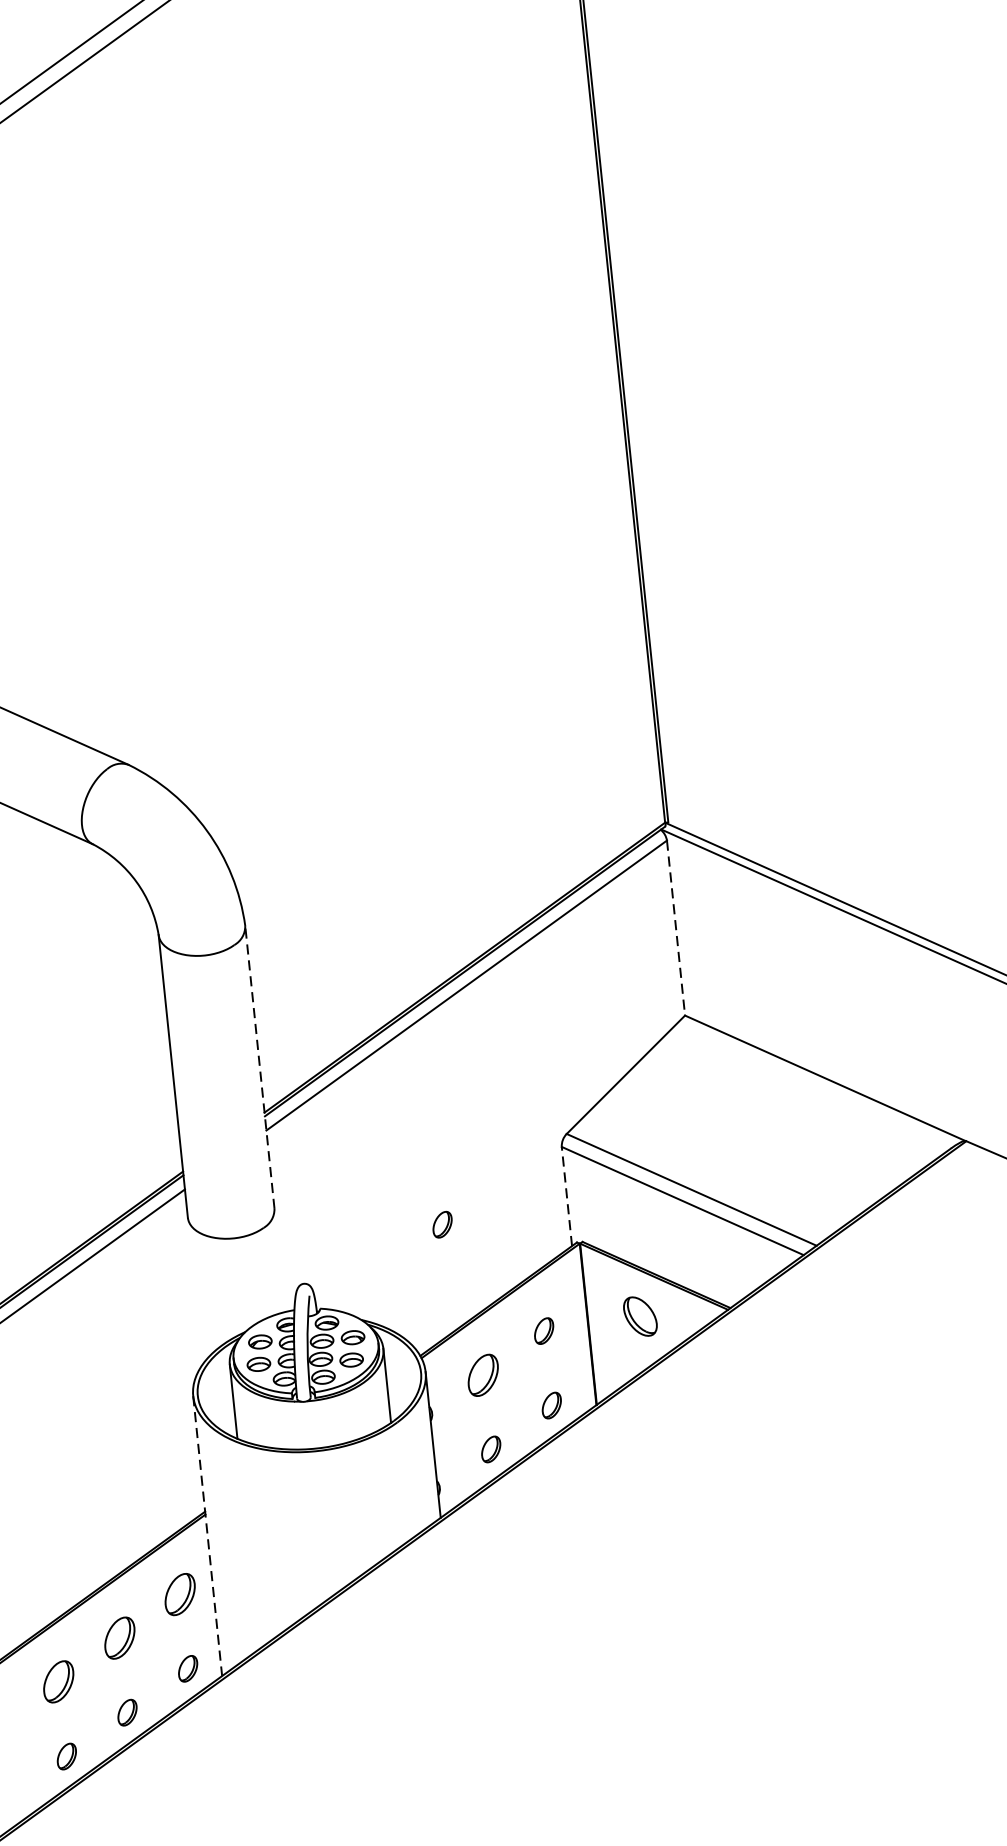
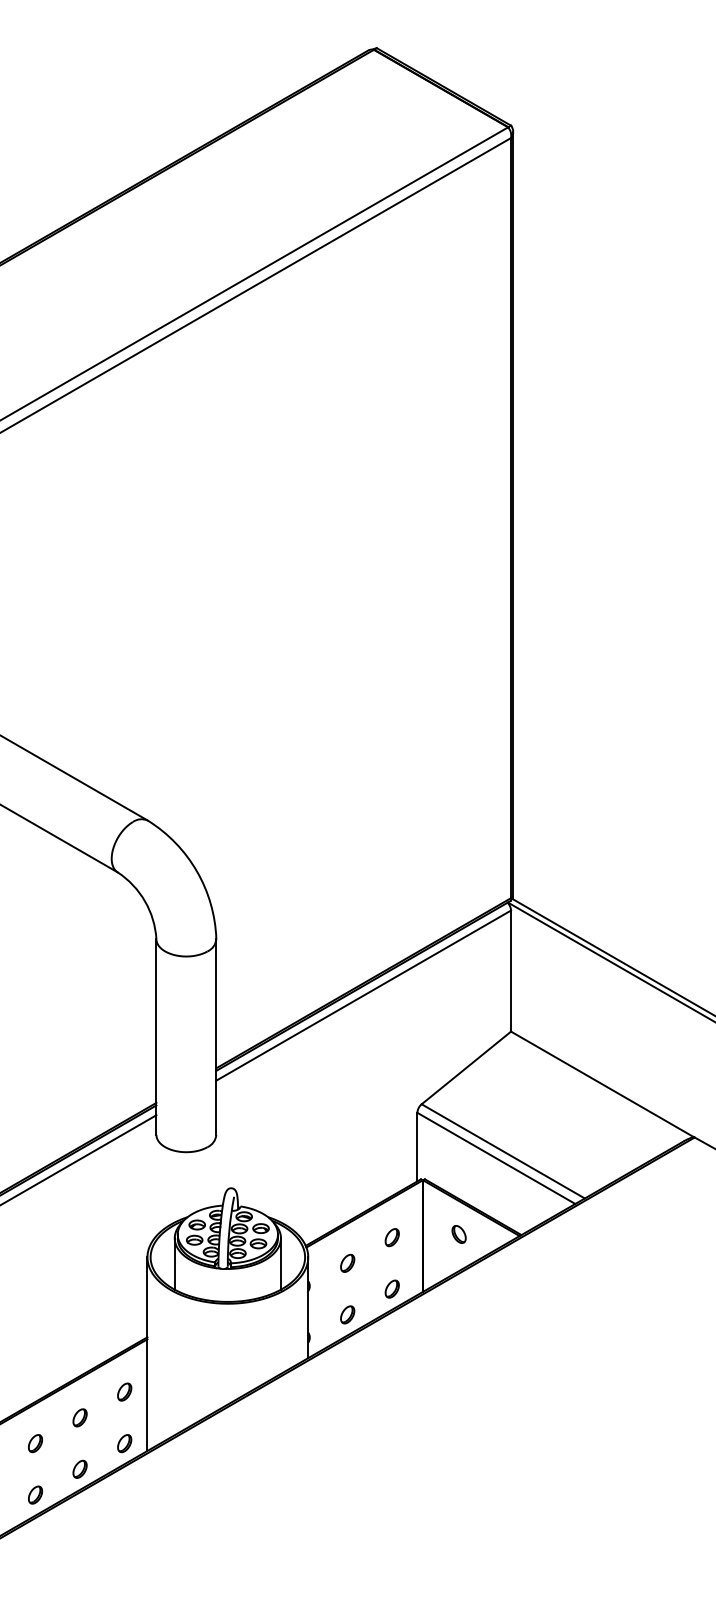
line: (676, 928) -> (511, 971), dashed -> solid
line: (260, 1068) -> (216, 1037), dashed -> solid
line: (566, 1195) -> (417, 1146), dashed -> solid
part: (441, 1224) -> (329, 1157), removed
part: (639, 1316) -> (458, 1234), size x0.62
part: (483, 1373) -> (347, 1262), size x0.62
line: (207, 1536) -> (147, 1354), dashed -> solid
part: (180, 1593) -> (124, 1391), size x0.62
part: (118, 1637) -> (79, 1417), size x0.62
part: (59, 1681) -> (35, 1443), size x0.62

